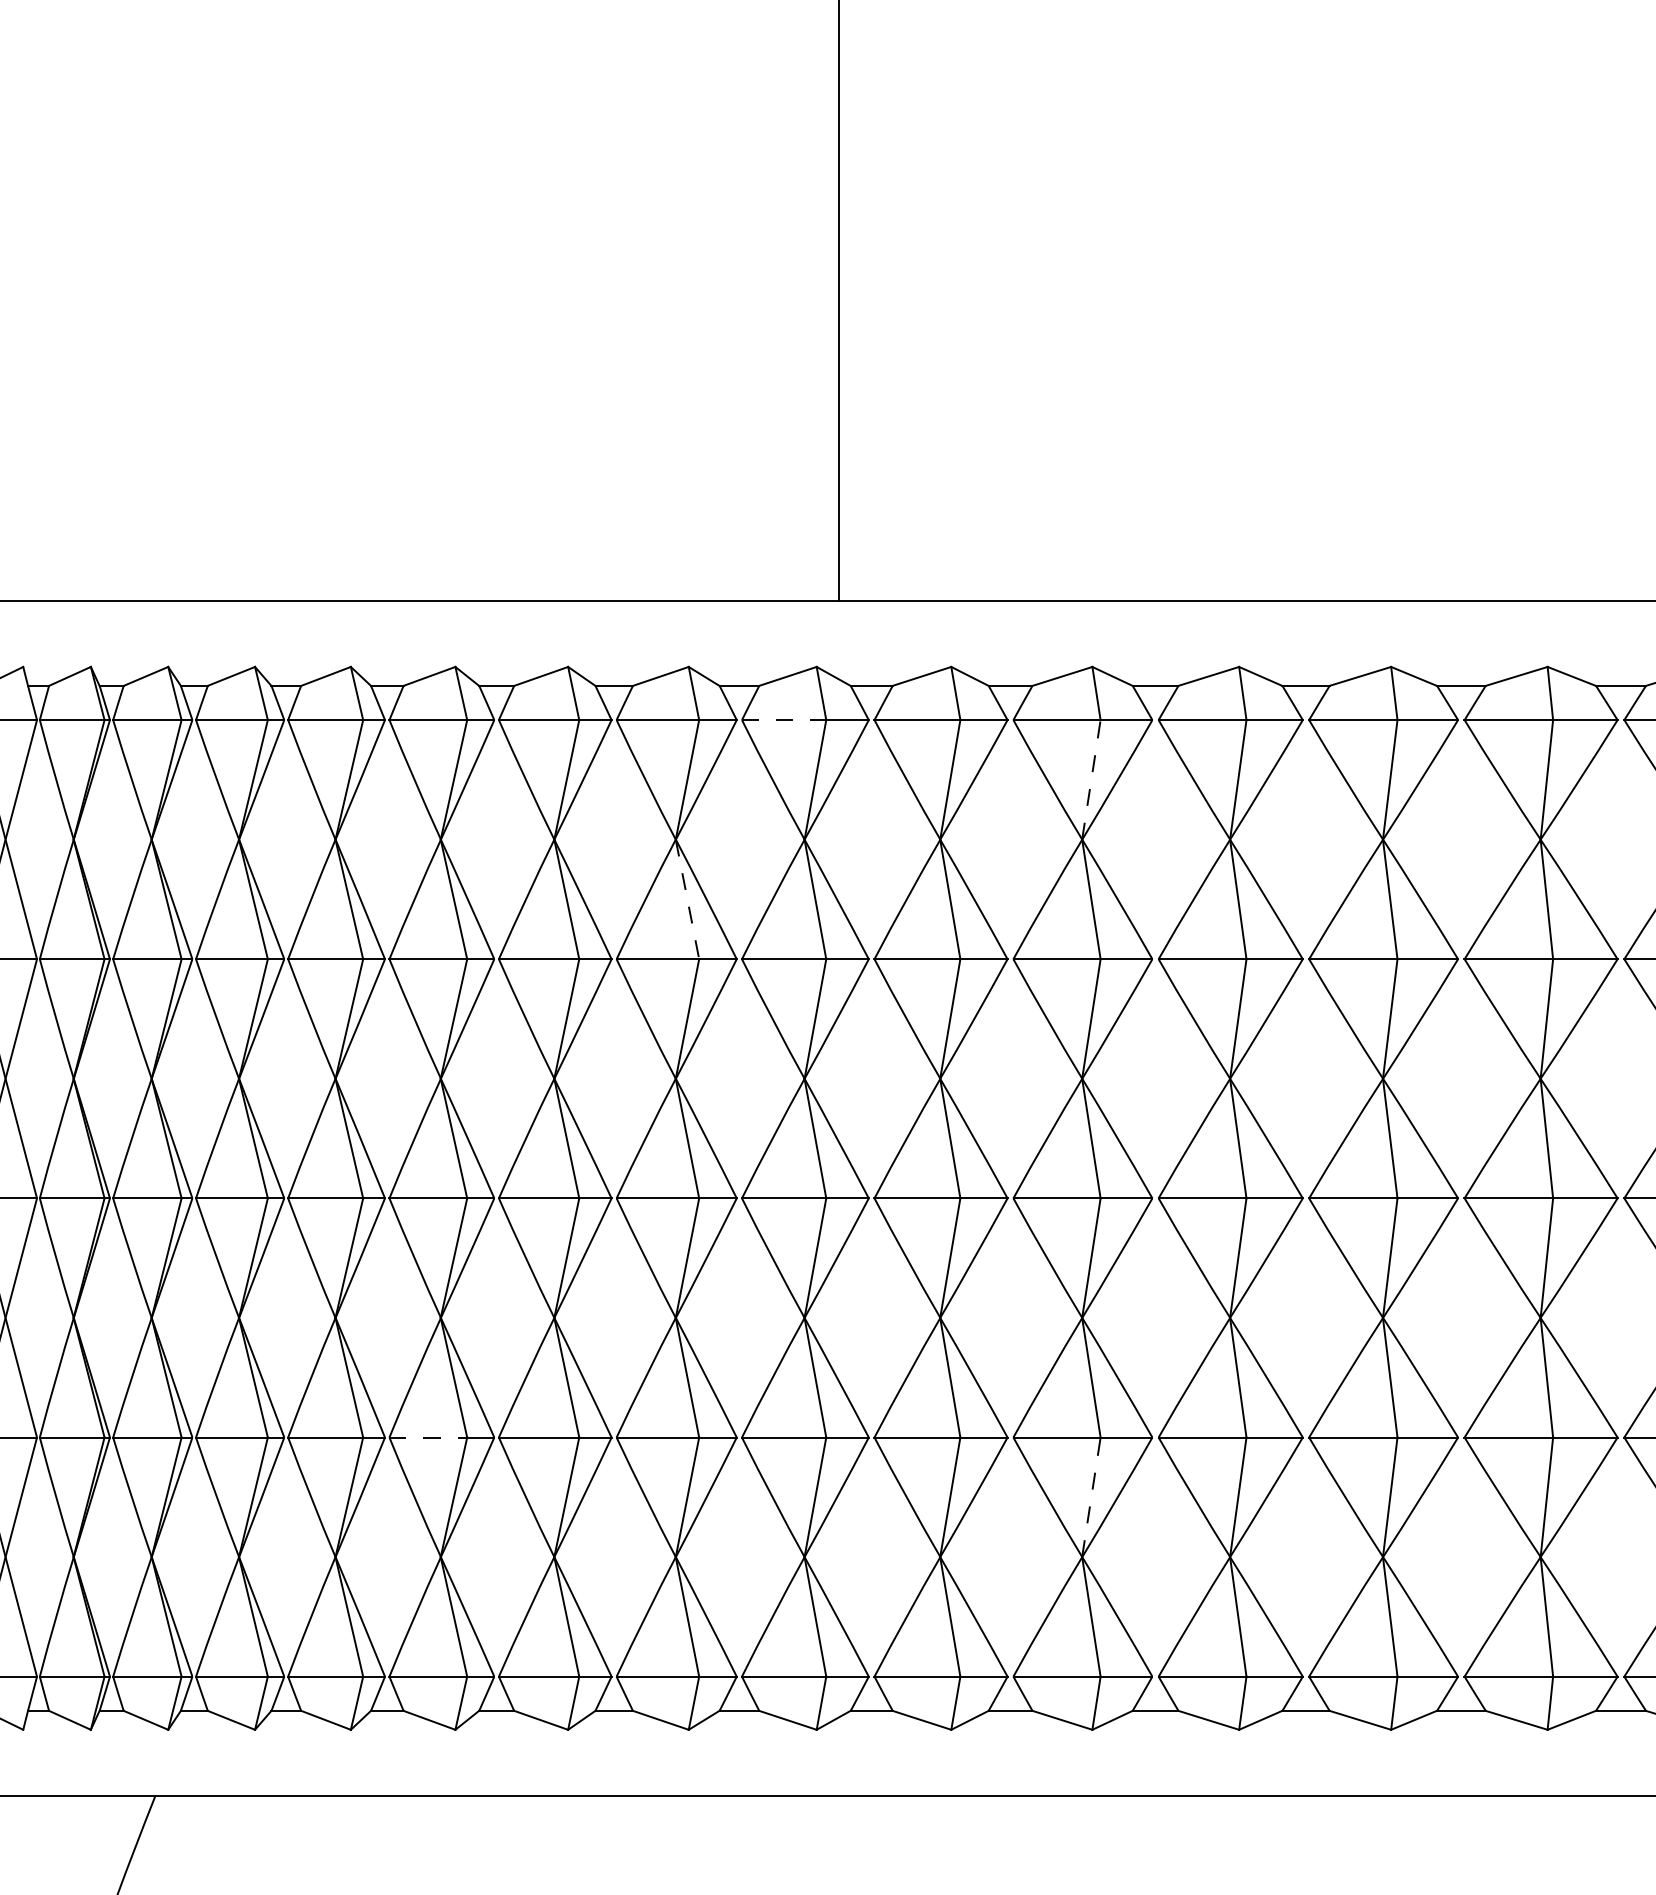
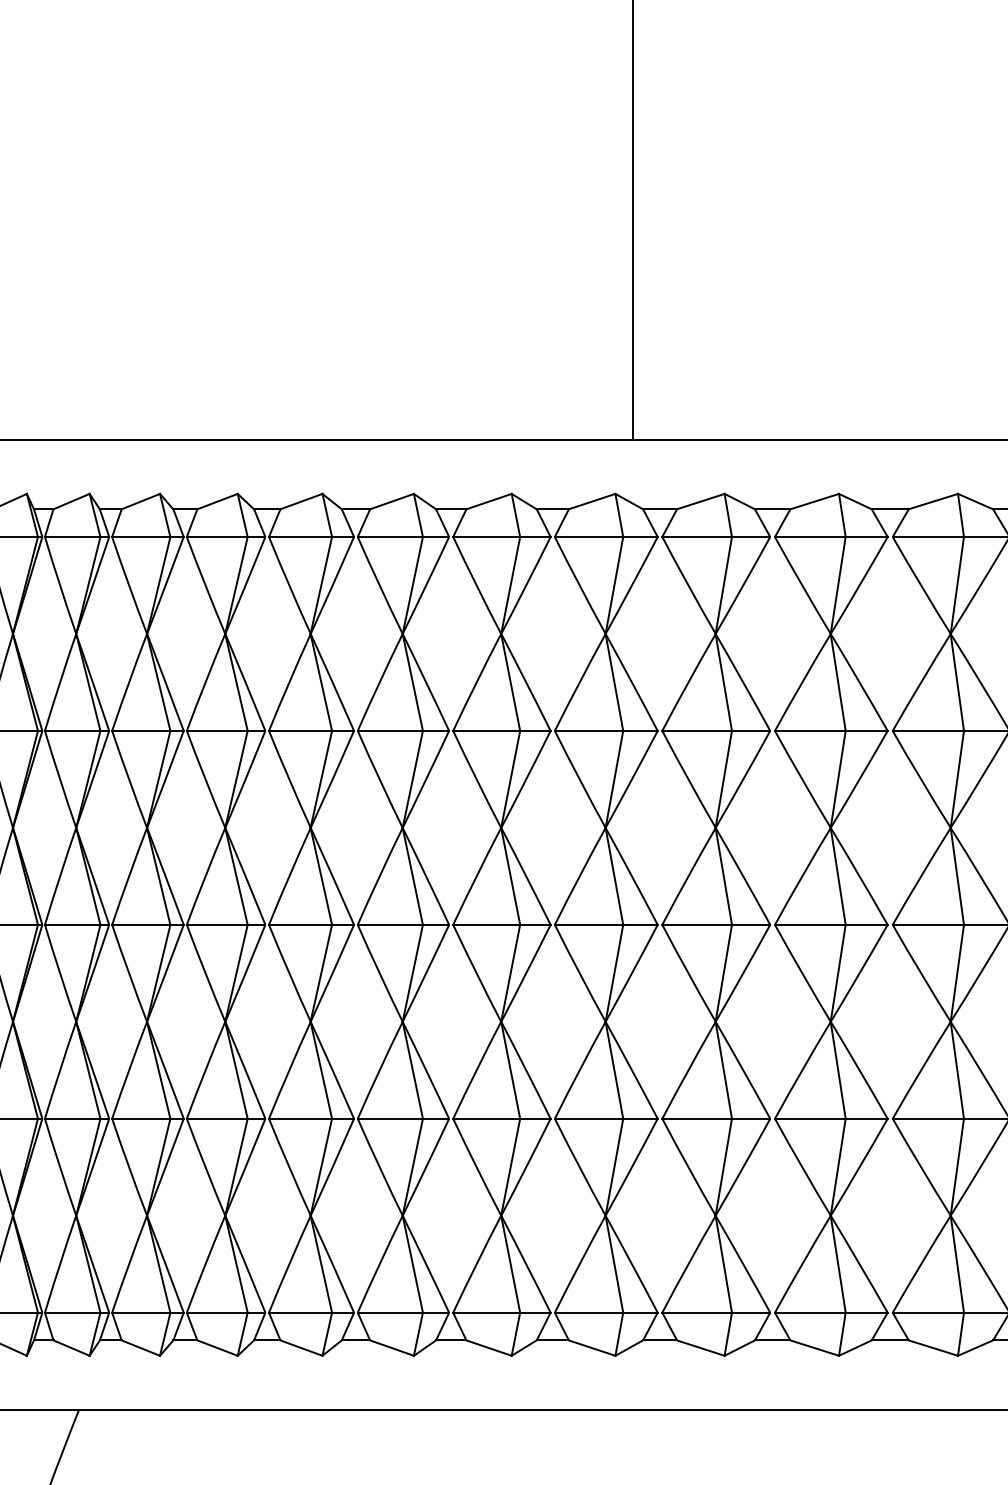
line: (784, 720) -> (589, 537), dashed -> solid
line: (1091, 779) -> (838, 585), dashed -> solid
line: (687, 899) -> (510, 682), dashed -> solid
line: (428, 1437) -> (300, 1118), dashed -> solid
line: (1091, 1496) -> (838, 1166), dashed -> solid

